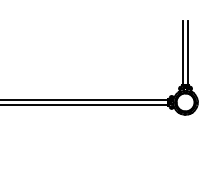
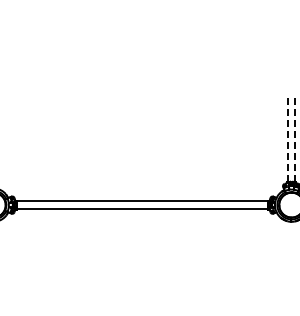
line: (183, 52) -> (288, 137), solid -> dashed
line: (188, 52) -> (295, 137), solid -> dashed

